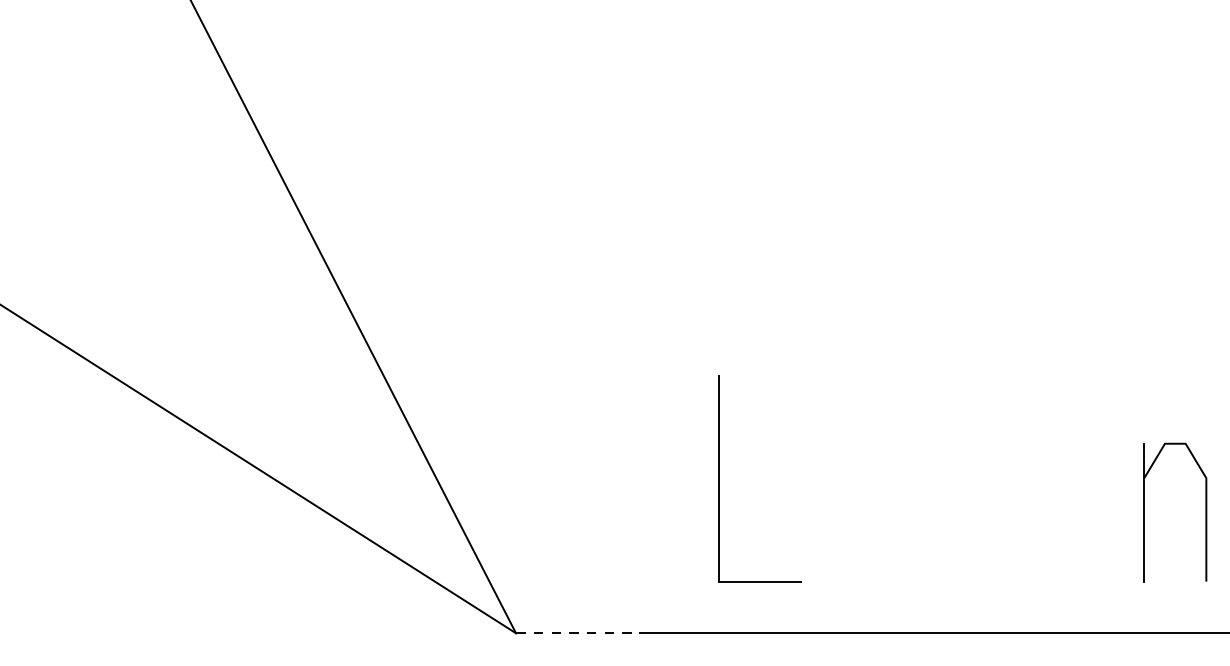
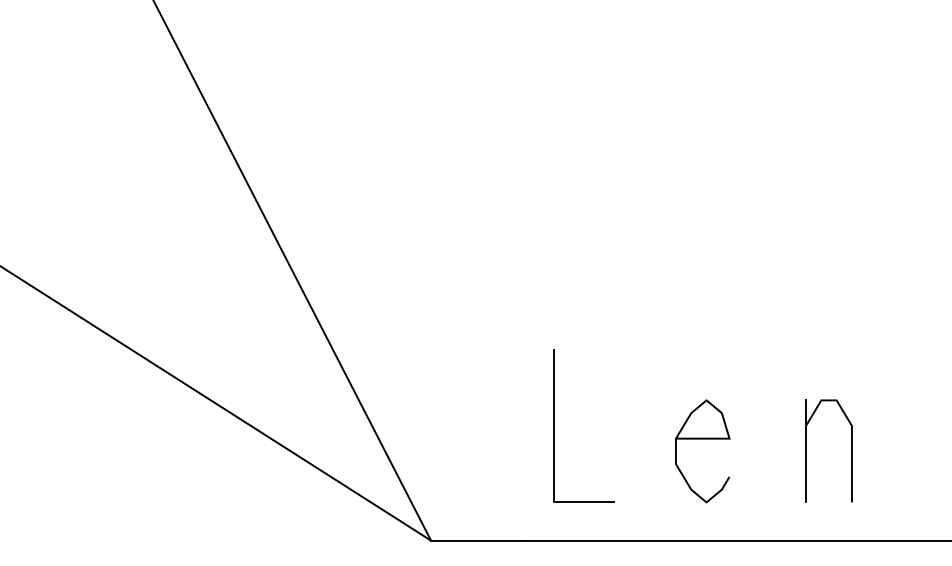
line: (720, 477) -> (554, 425), moved
curve: (882, 496) -> (702, 439), added
part: (1144, 511) -> (806, 450), moved
line: (578, 633) -> (477, 540), dashed -> solid

